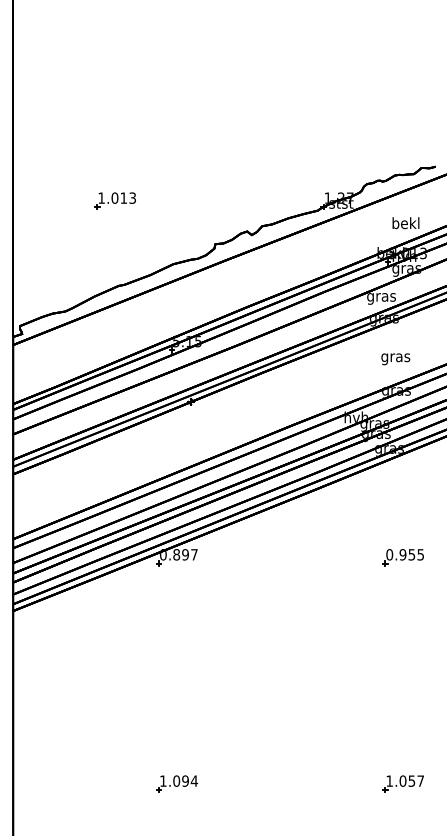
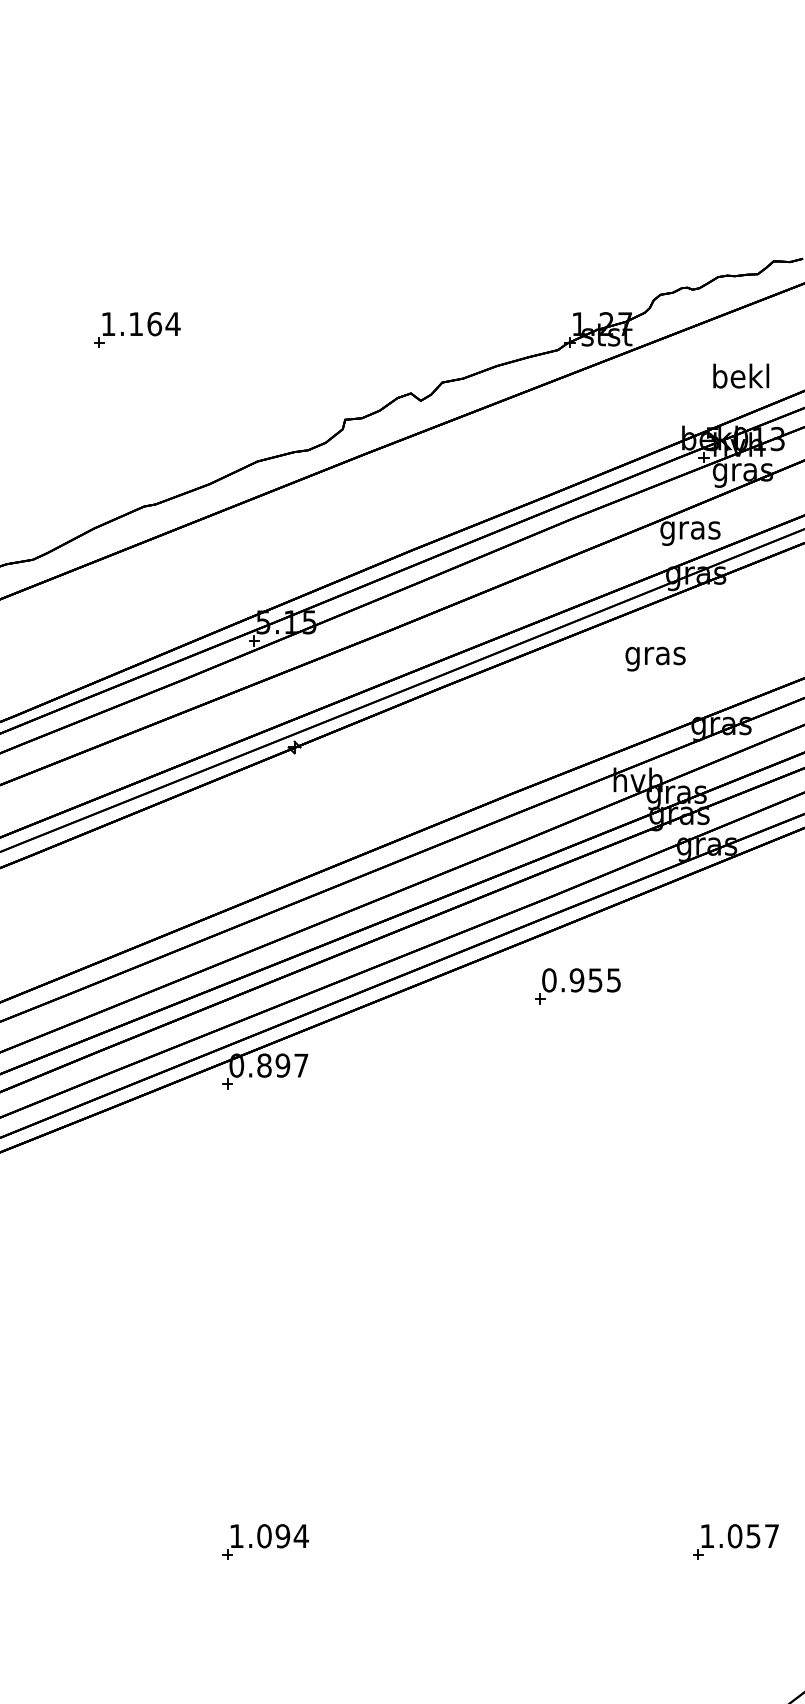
text: (123, 197) -> (153, 322), 1.013 -> 1.164
text: (395, 359) -> (654, 659), moved
part: (402, 557) -> (575, 985), moved

